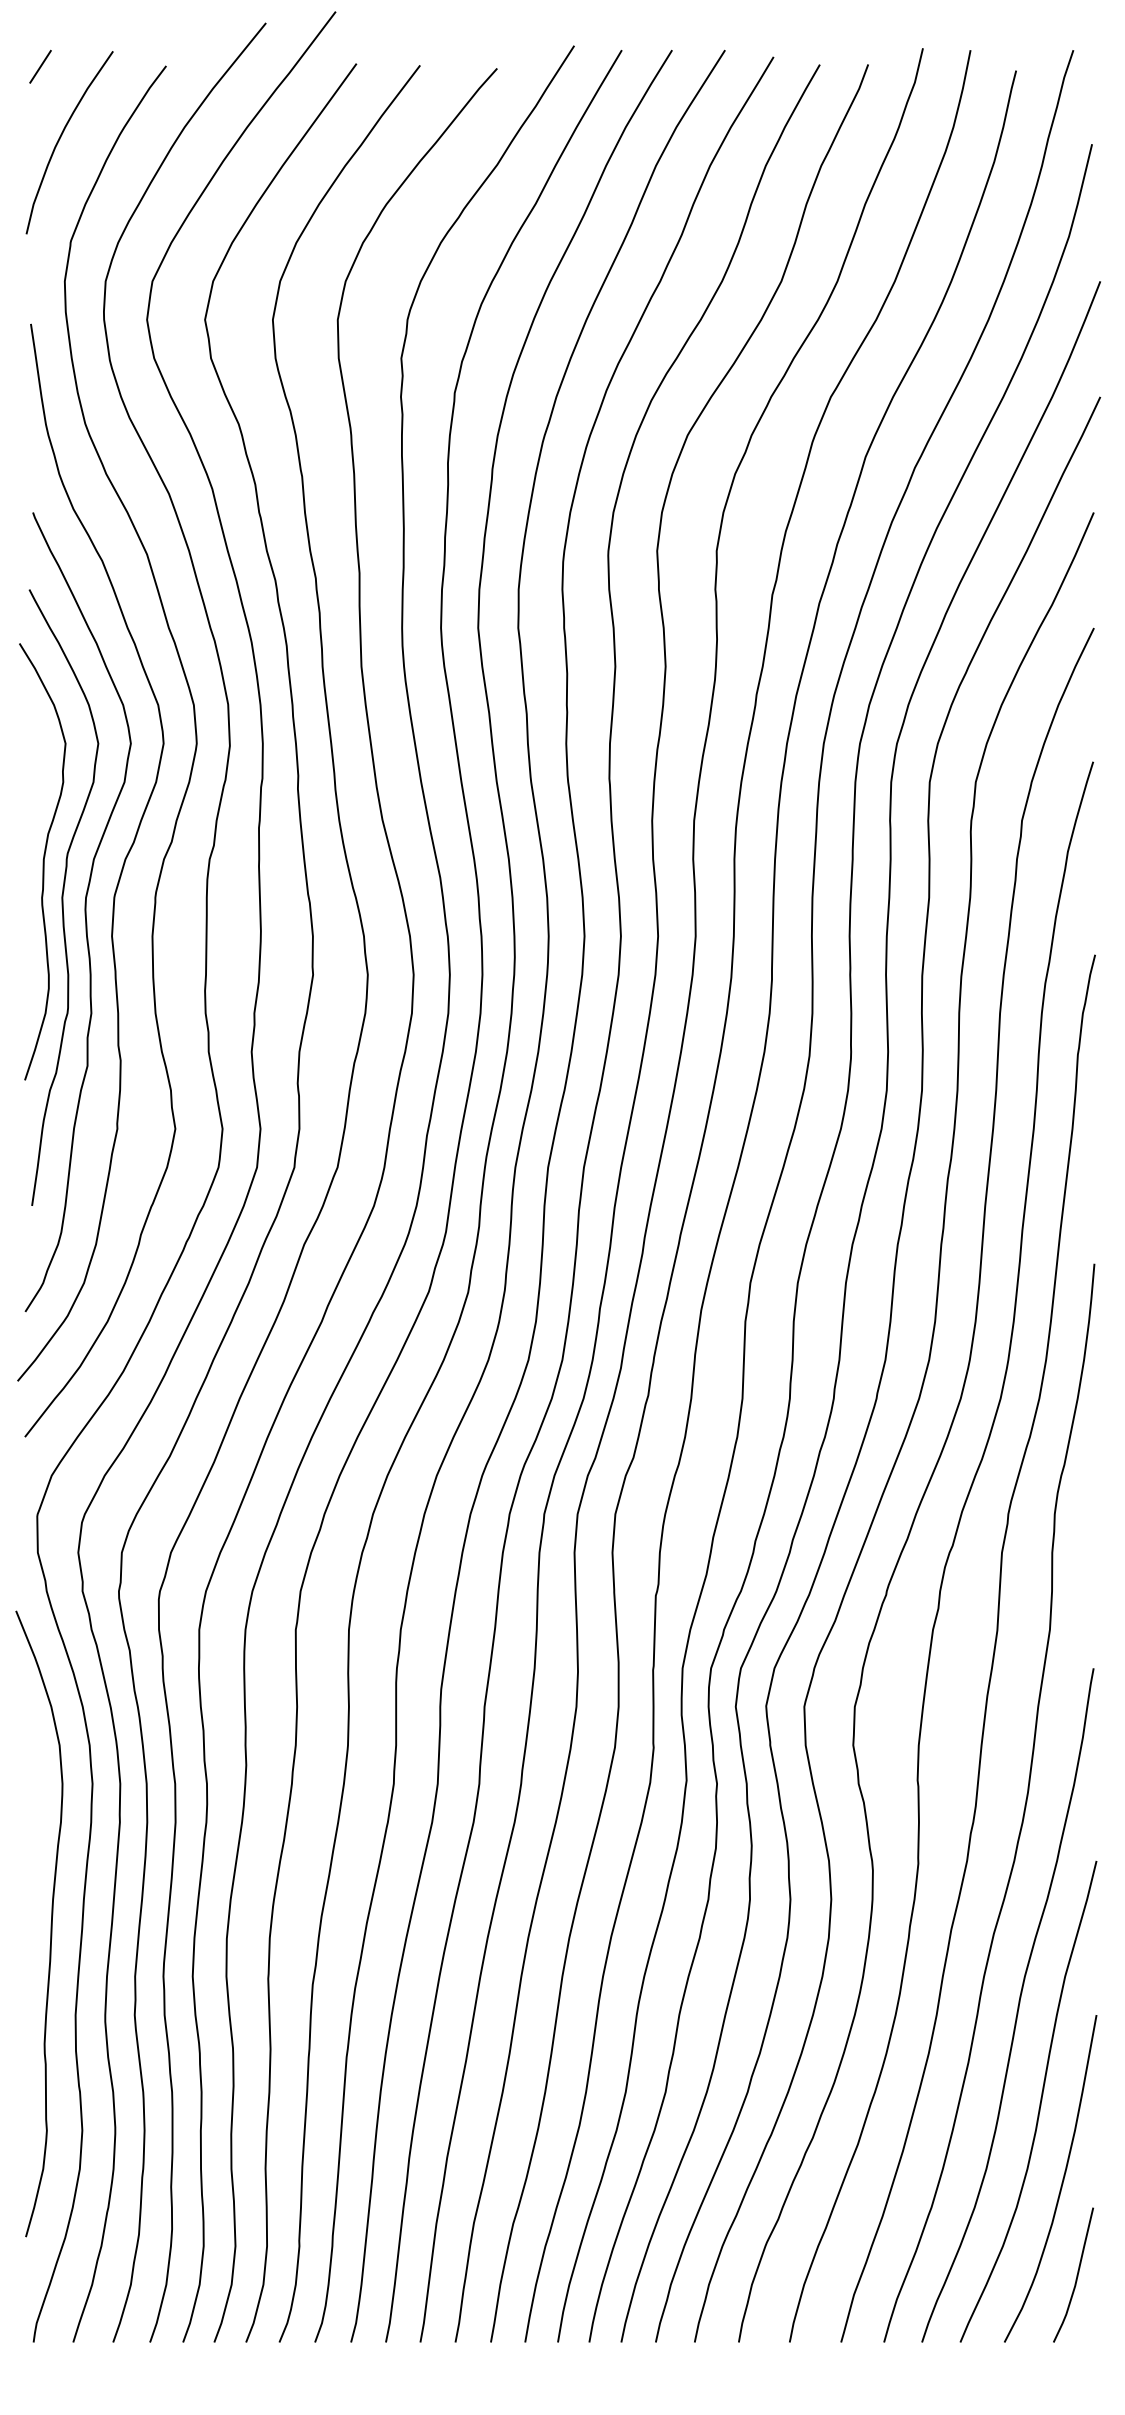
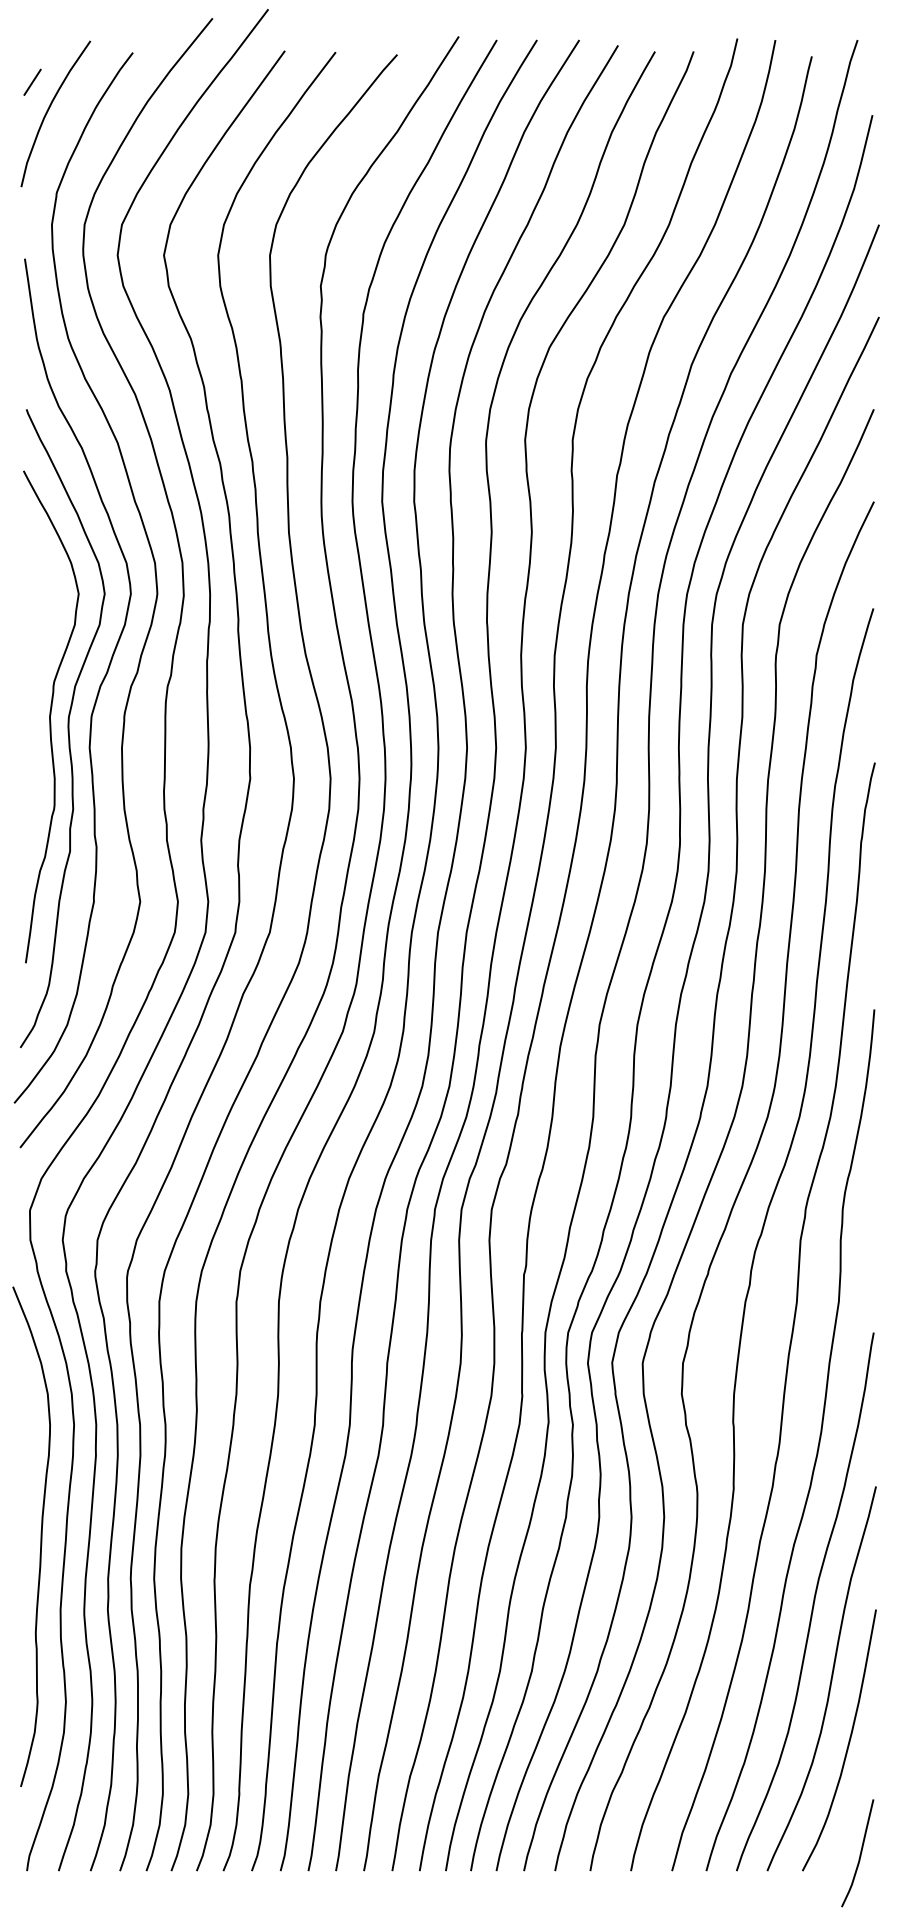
line: (40, 65) -> (32, 81), moved
curve: (42, 860) -> (34, 687), removed
curve: (1075, 2276) -> (859, 1854), moved

